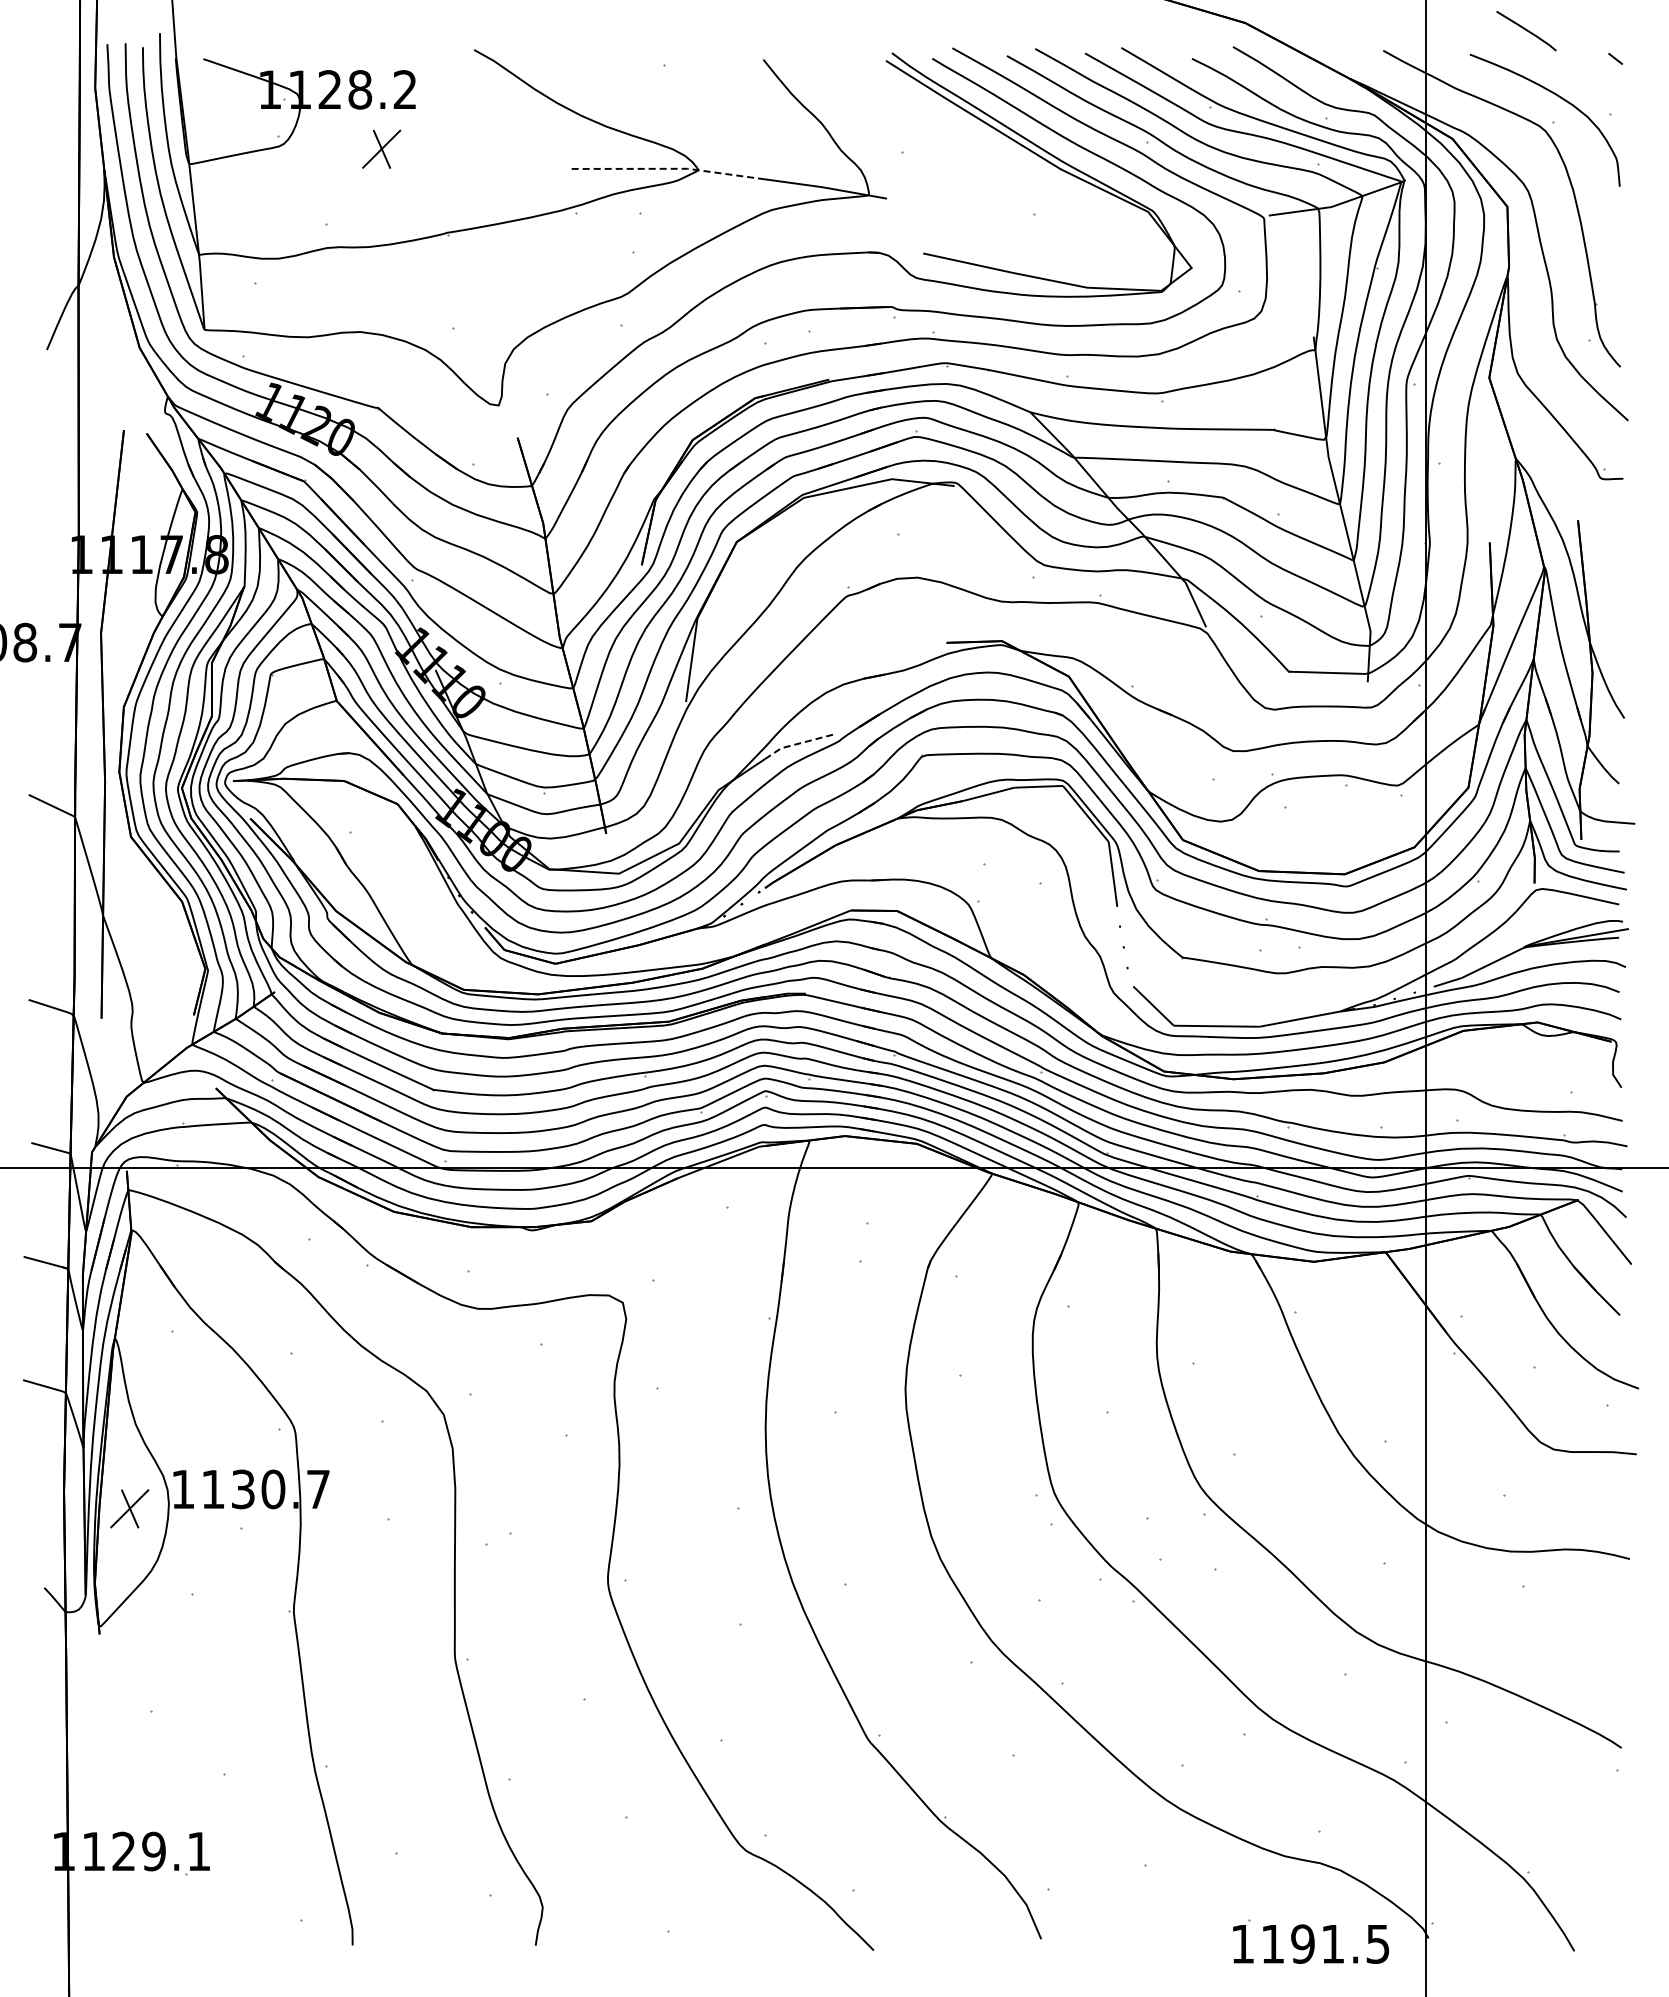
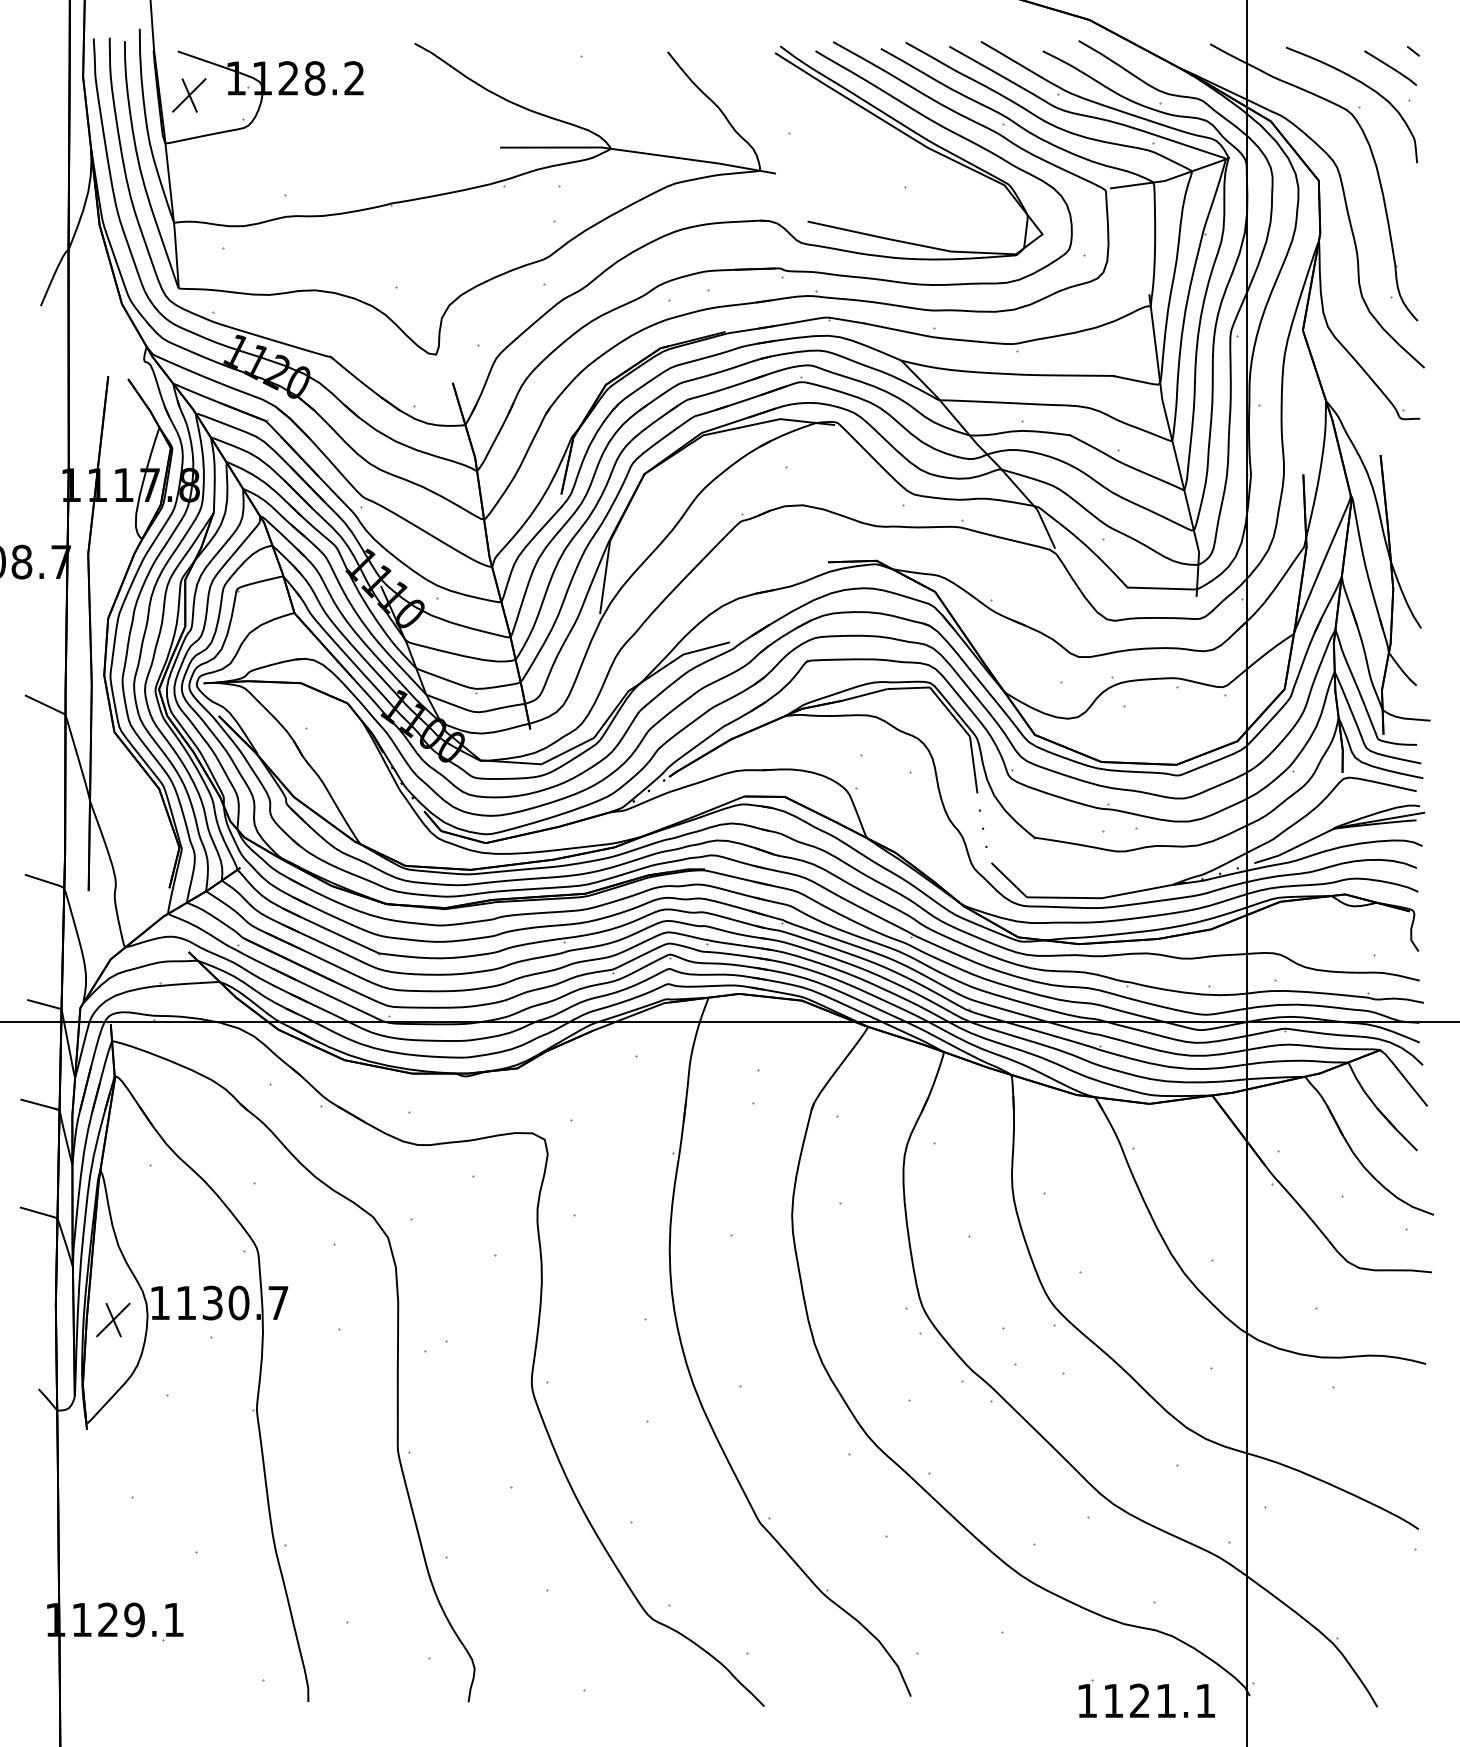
line: (1526, 31) -> (1390, 68), moved
part: (381, 148) -> (189, 94), moved
line: (669, 168) -> (585, 147), dashed -> solid
line: (798, 743) -> (698, 650), dashed -> solid
text: (1340, 1943) -> (1172, 1700), 1191.5 -> 1121.1

